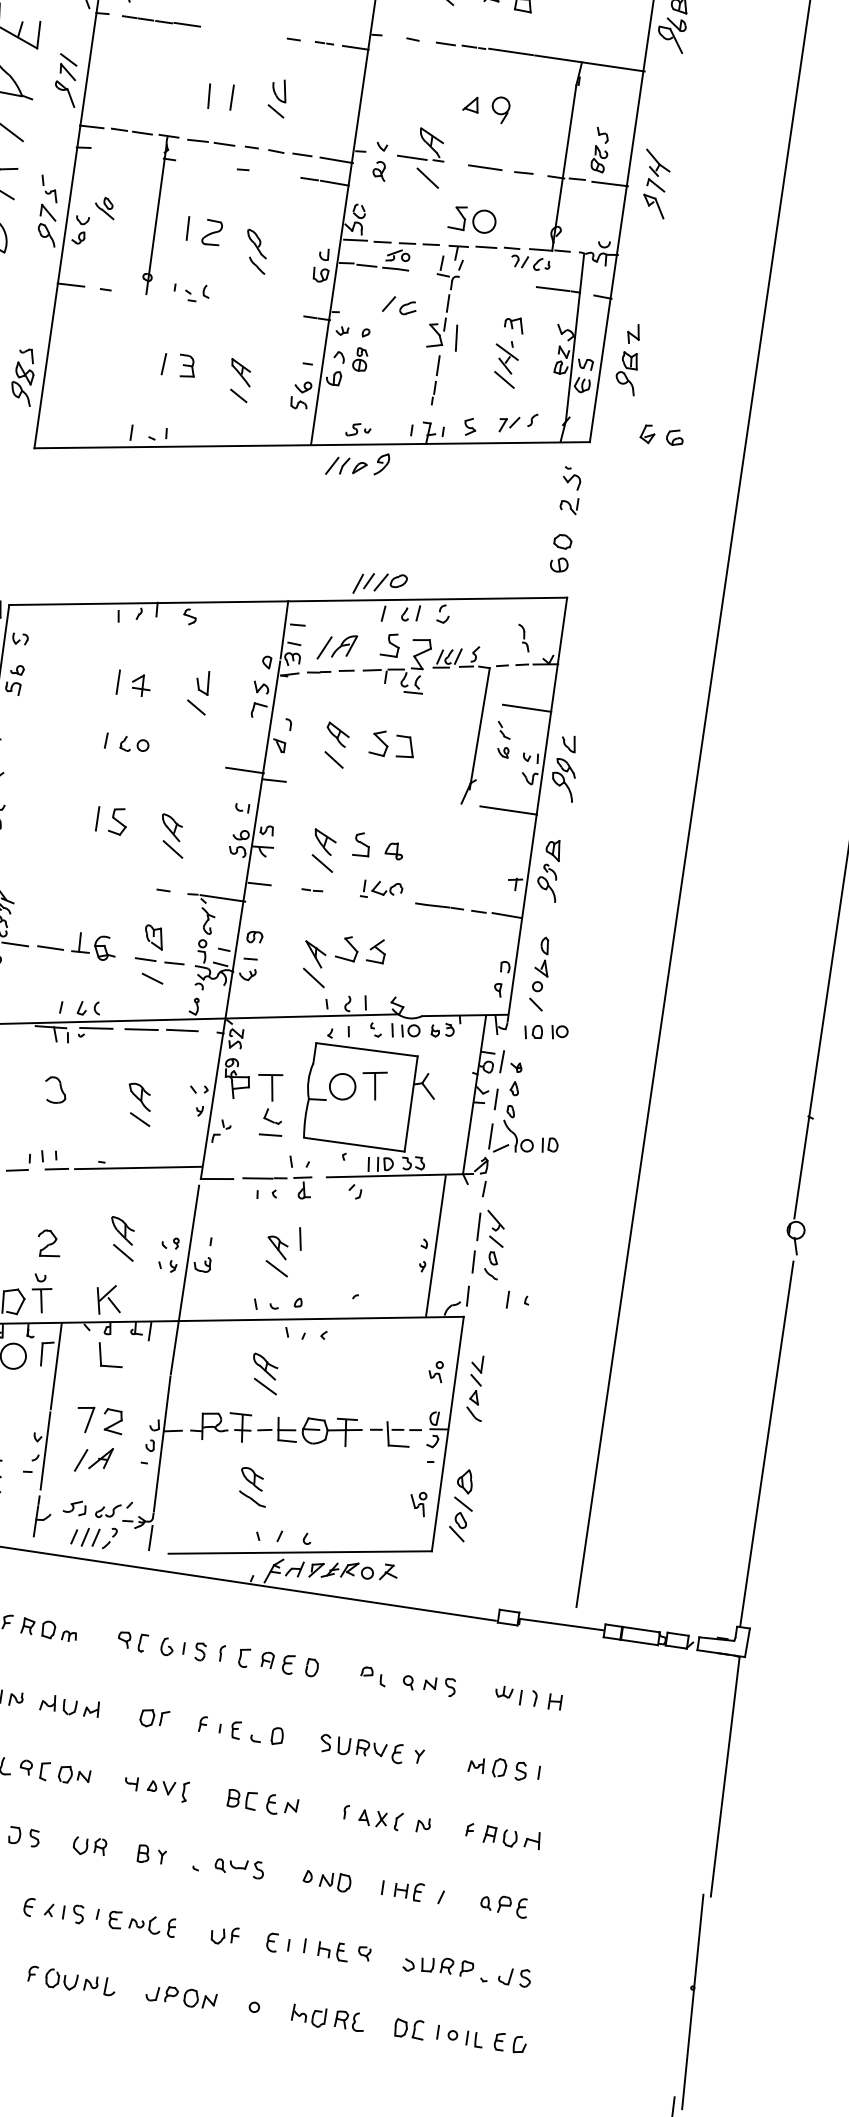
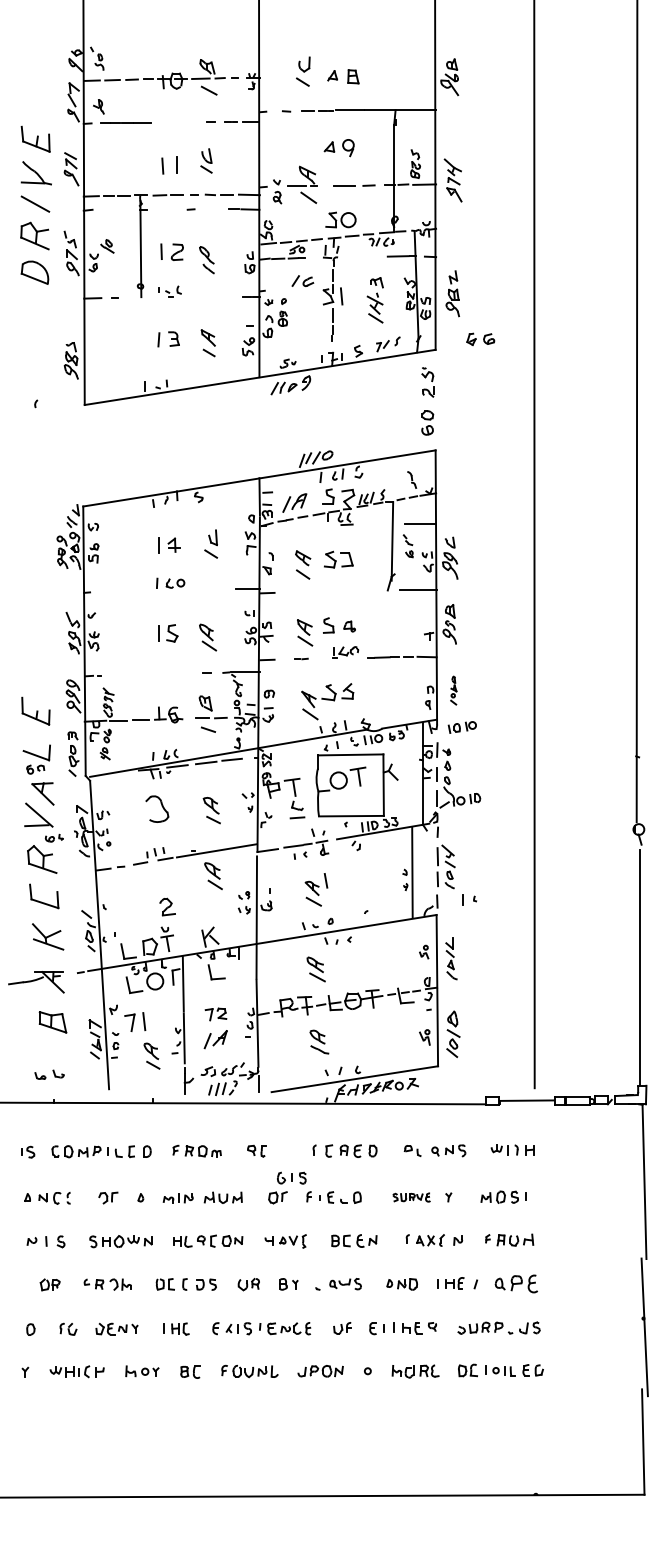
part: (540, 973) -> (453, 690), size x0.6
part: (55, 1090) -> (157, 809), size x1.6
part: (122, 1239) -> (213, 876), moved
part: (99, 1420) -> (215, 1014), size x0.7
part: (182, 1648) -> (291, 1177), moved
part: (361, 1748) -> (411, 1197), size x0.7
part: (504, 1905) -> (516, 1283), size x1.4

